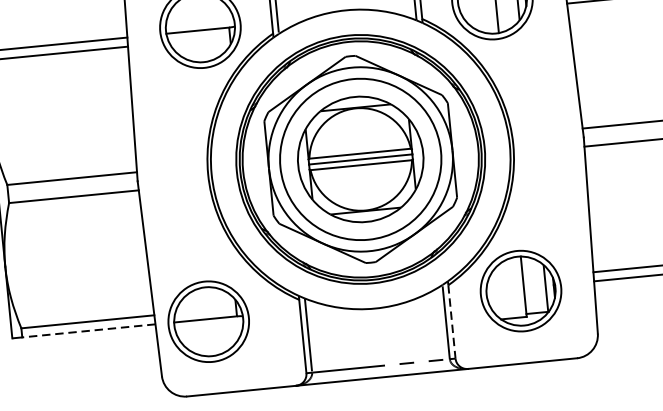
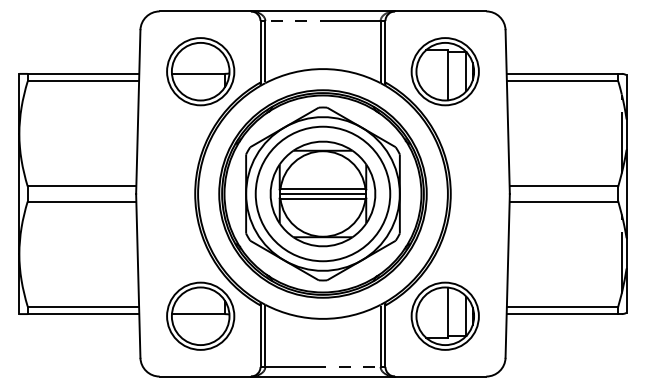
part: (208, 320) -> (200, 315), moved
line: (452, 322) -> (385, 336), dashed -> solid
line: (88, 331) -> (83, 314), dashed -> solid

